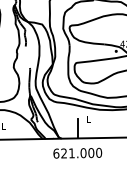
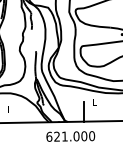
text: (77, 152) -> (70, 135), moved

